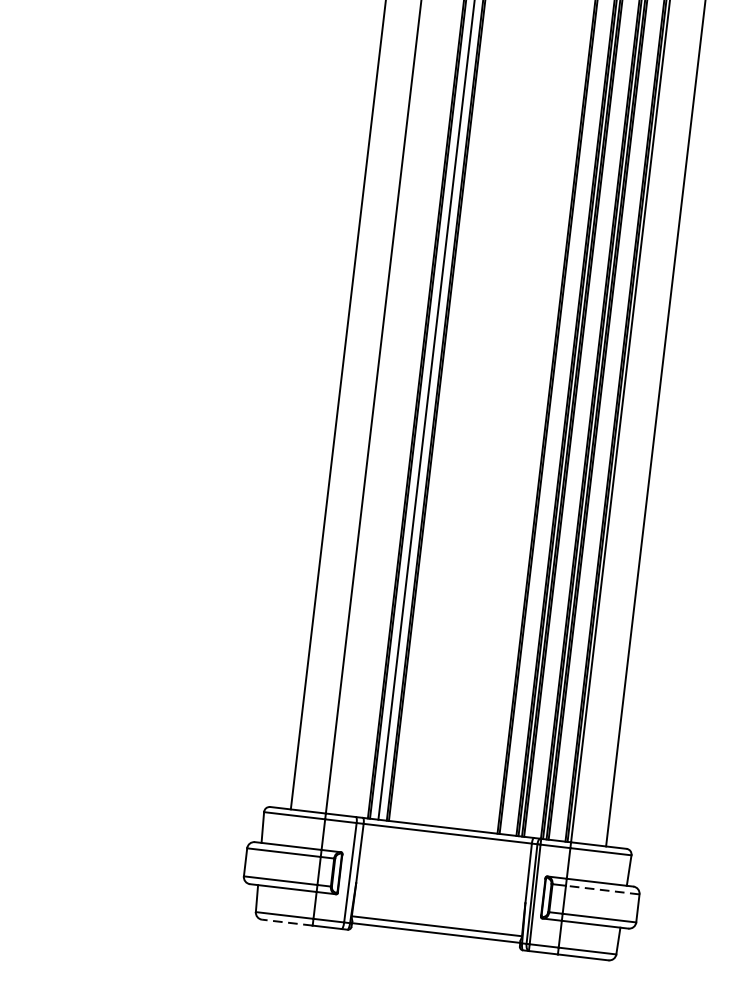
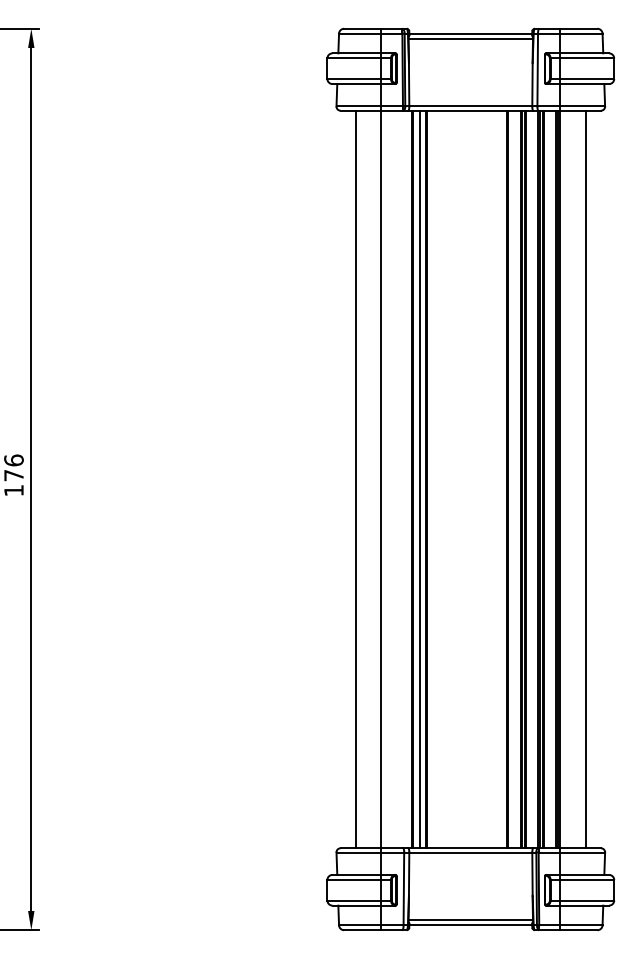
line: (602, 890) -> (587, 880), dashed -> solid
line: (287, 922) -> (362, 930), dashed -> solid

